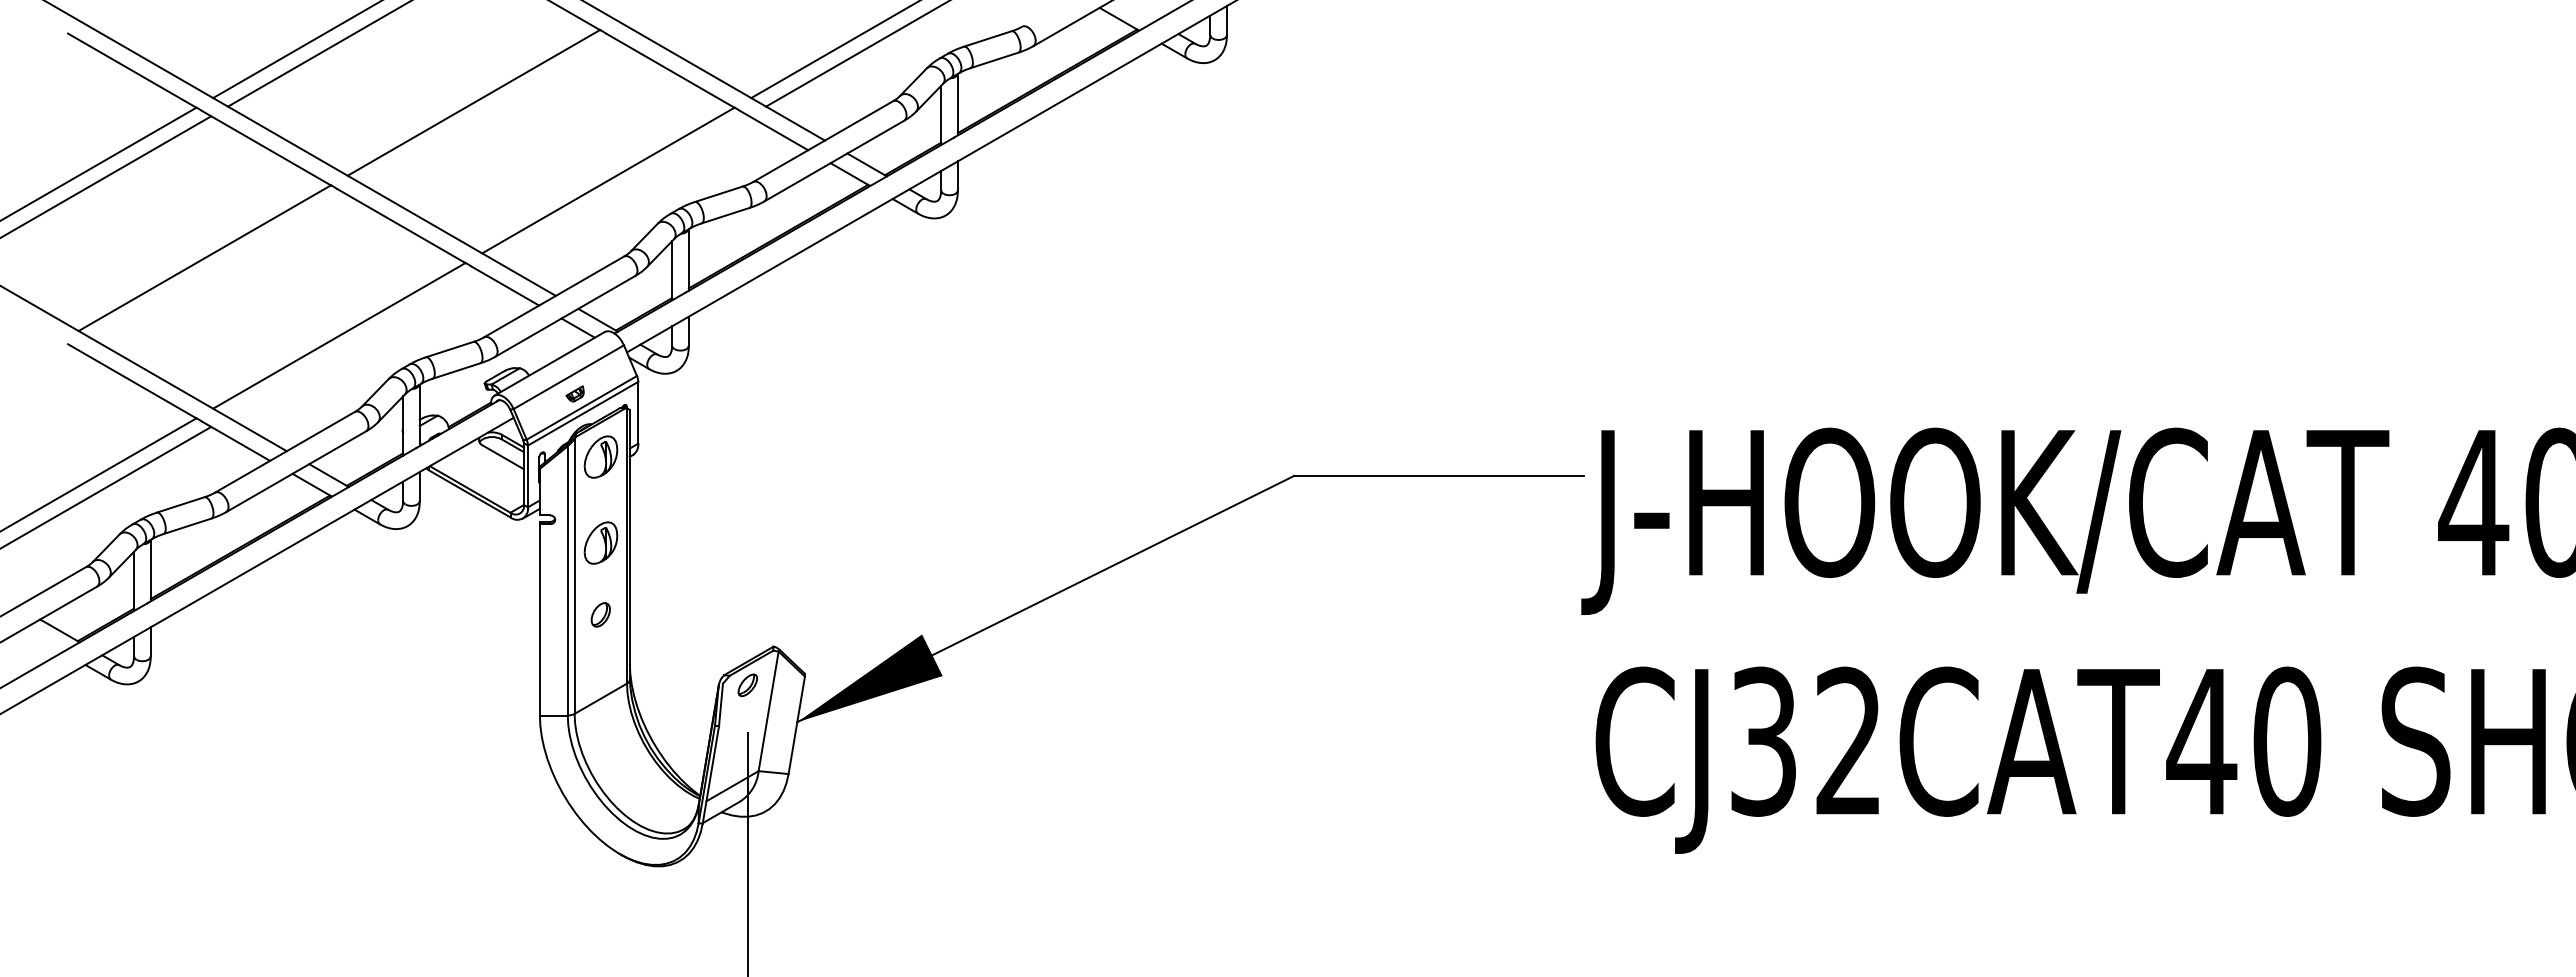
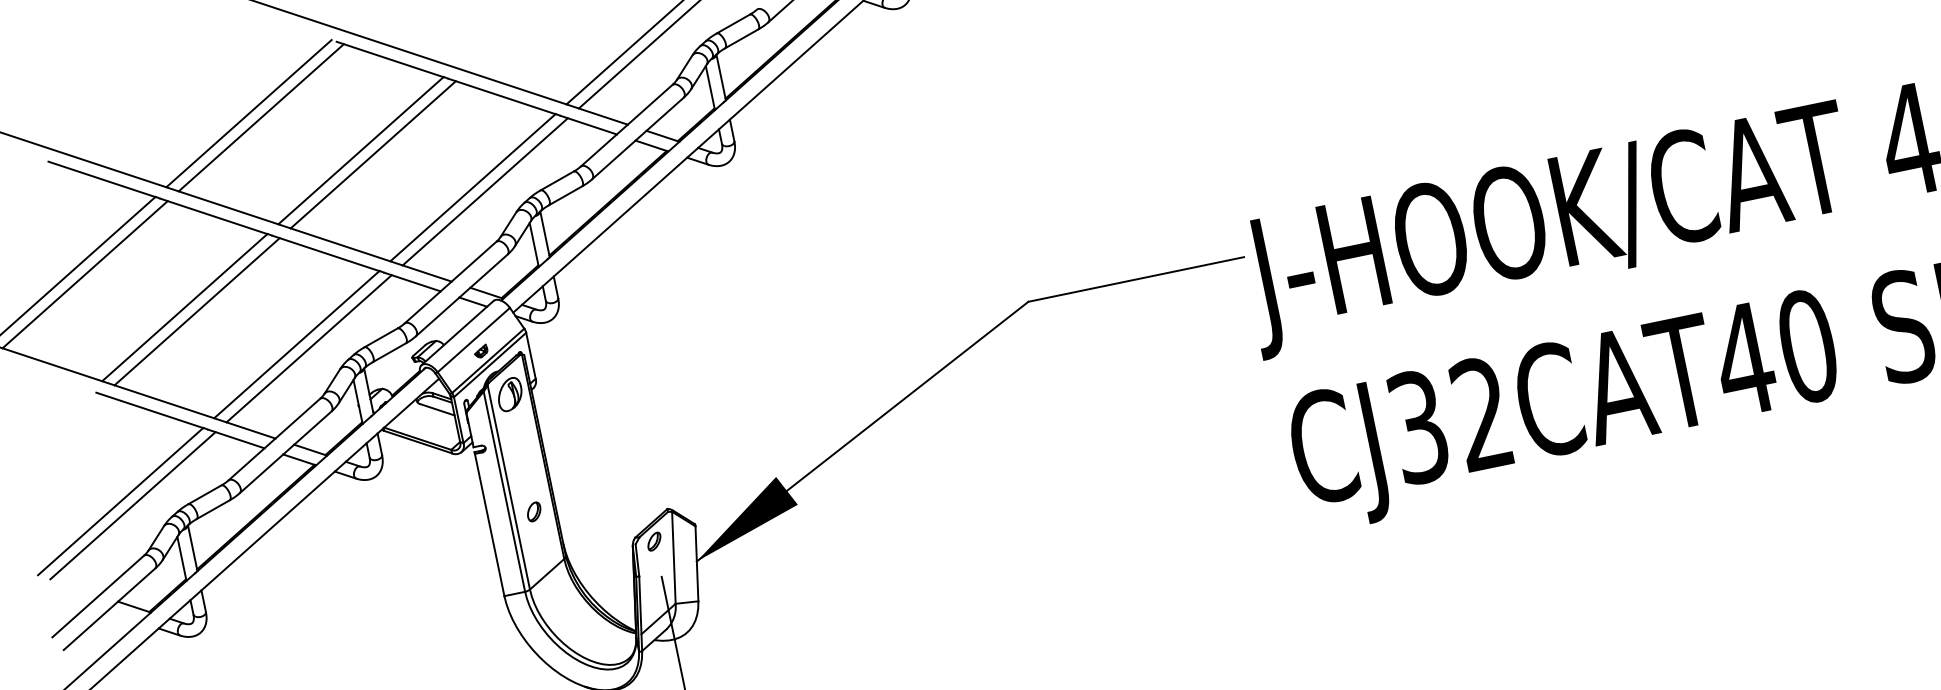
line: (488, 111) -> (373, 154), added
line: (623, 188) -> (485, 191), added
line: (219, 266) -> (197, 311), added
line: (354, 344) -> (309, 348), added
part: (600, 542) -> (522, 458), removed

